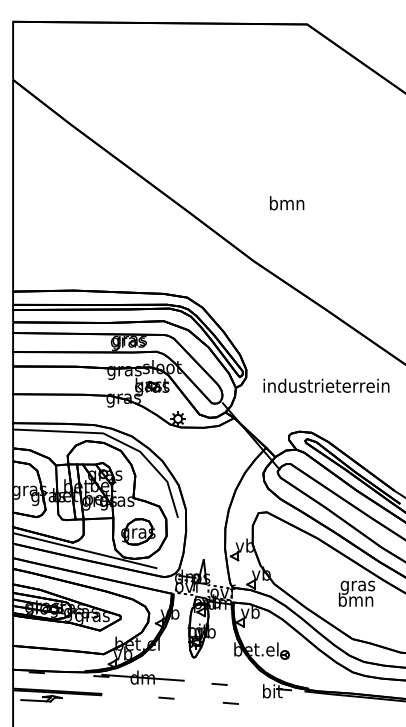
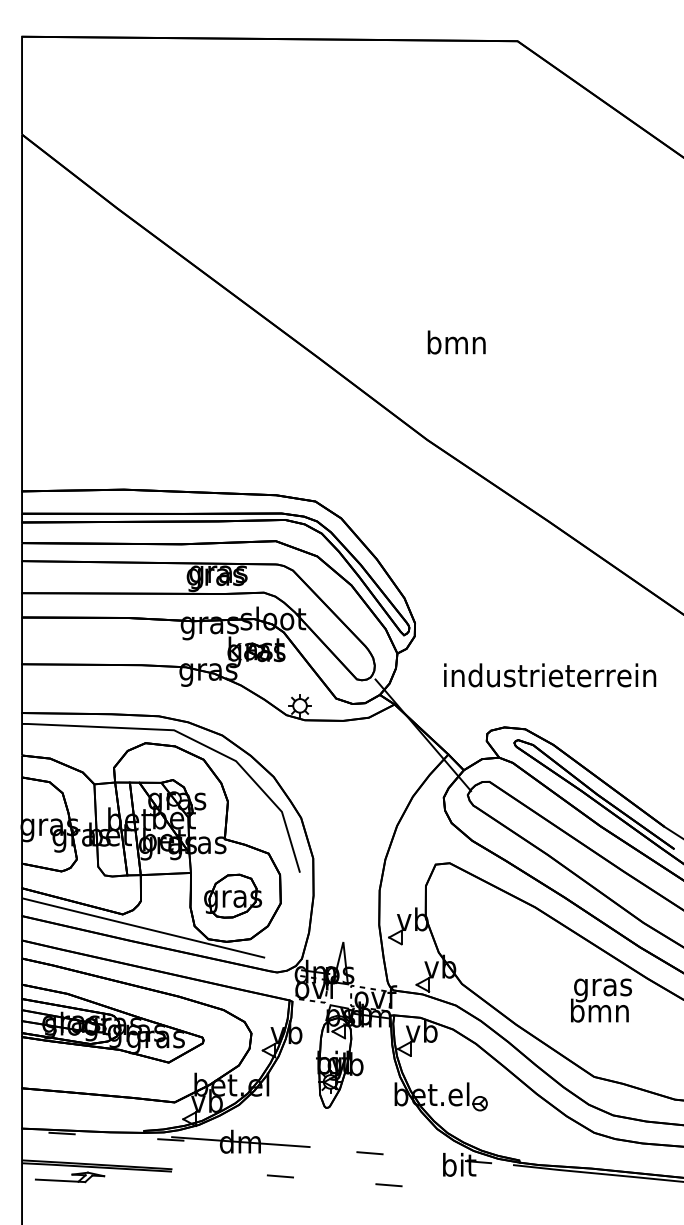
text: (287, 203) -> (457, 342), moved
text: (326, 385) -> (550, 674), moved

